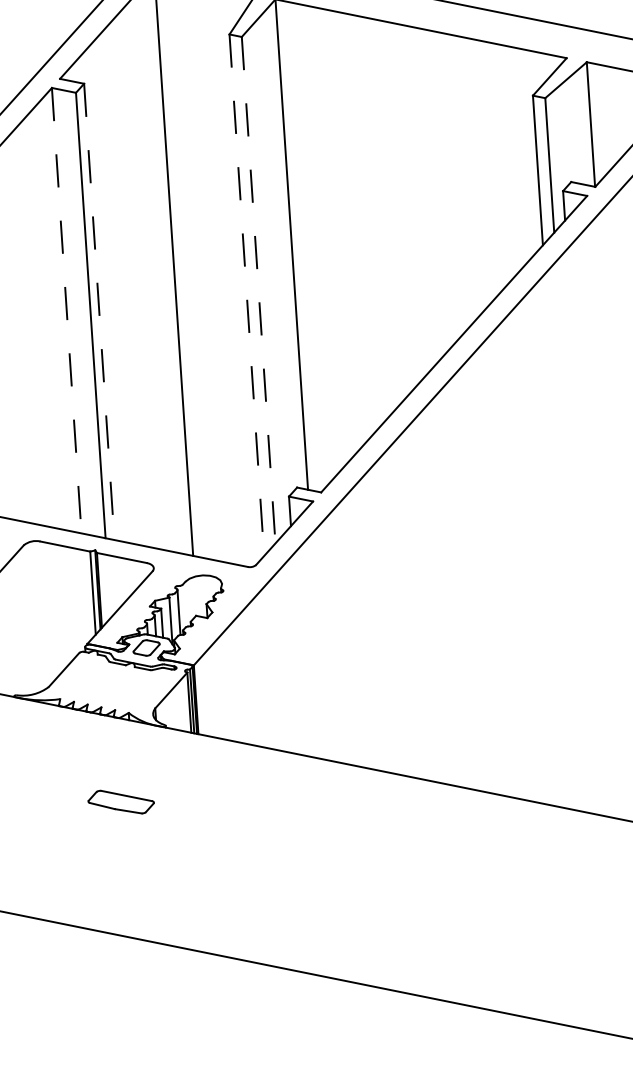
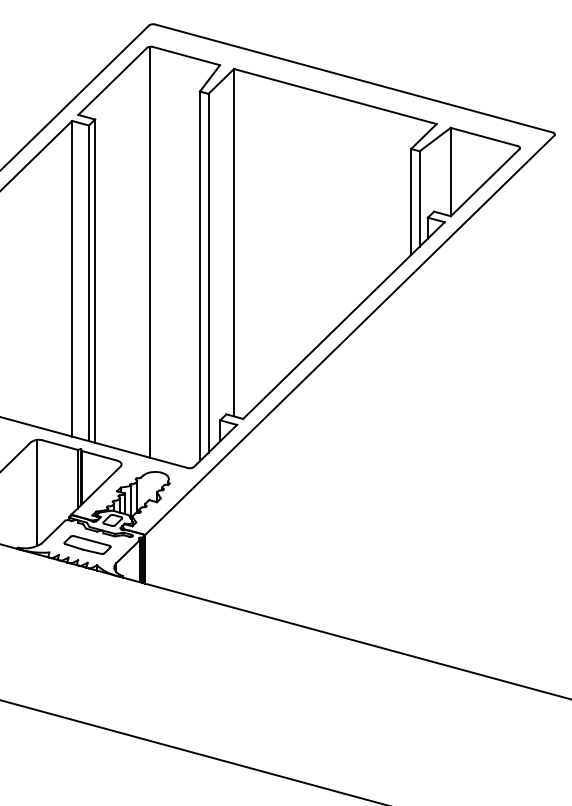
line: (258, 290) -> (208, 273), dashed -> solid
line: (246, 295) -> (199, 276), dashed -> solid
line: (67, 310) -> (72, 278), dashed -> solid
line: (99, 312) -> (95, 281), dashed -> solid
line: (36, 615) -> (36, 492), added
part: (121, 801) -> (87, 544), moved

